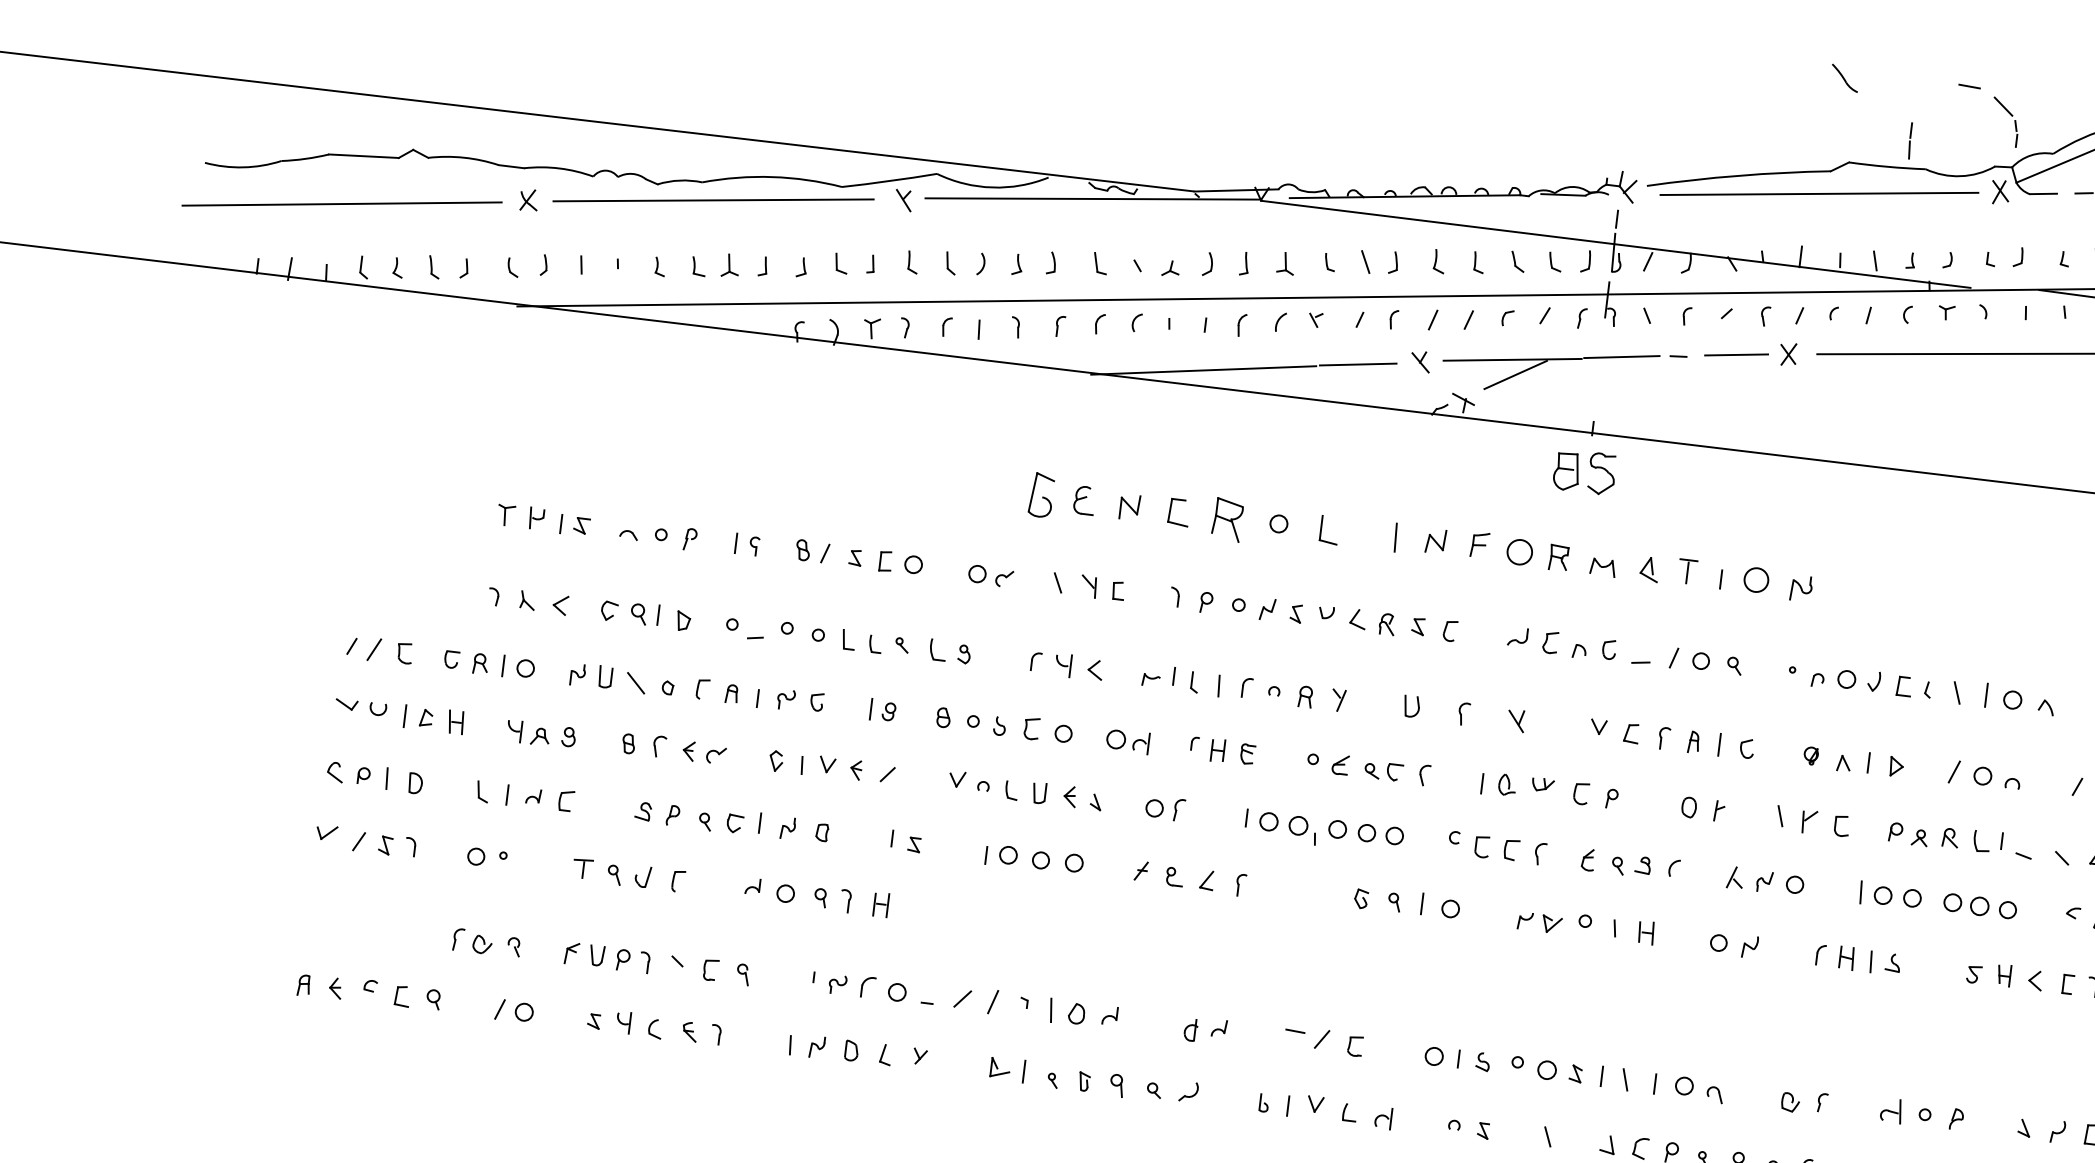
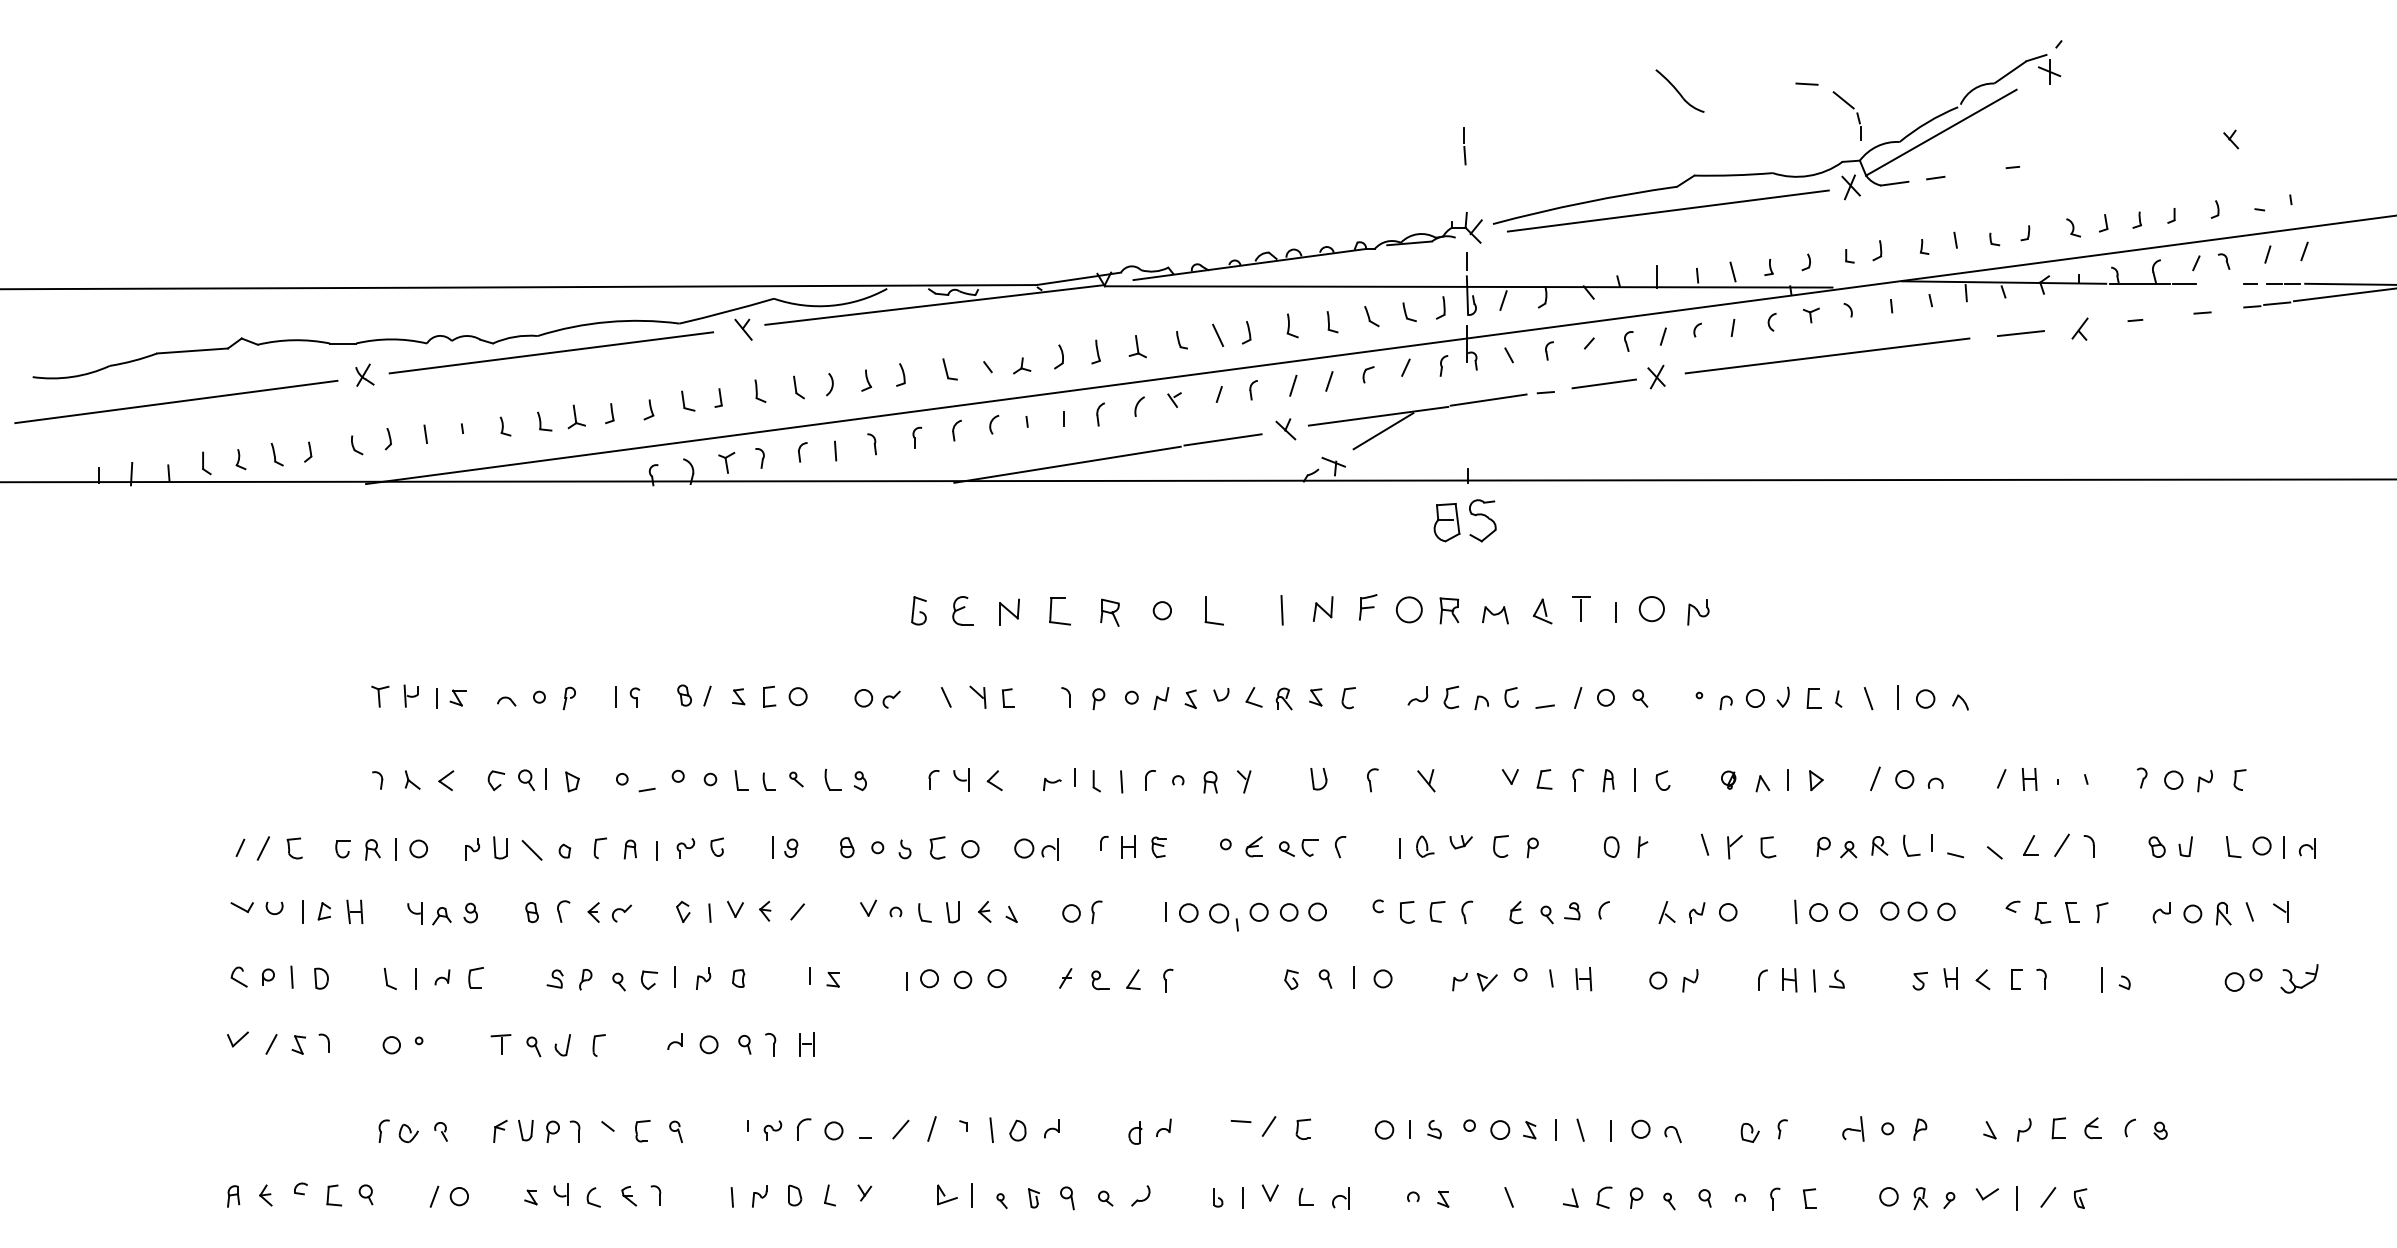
part: (1844, 77) -> (1679, 90), size x1.67
line: (1910, 141) -> (1464, 146), moved
part: (1041, 494) -> (918, 610), size x0.62
part: (1227, 519) -> (1109, 612), size x0.62

